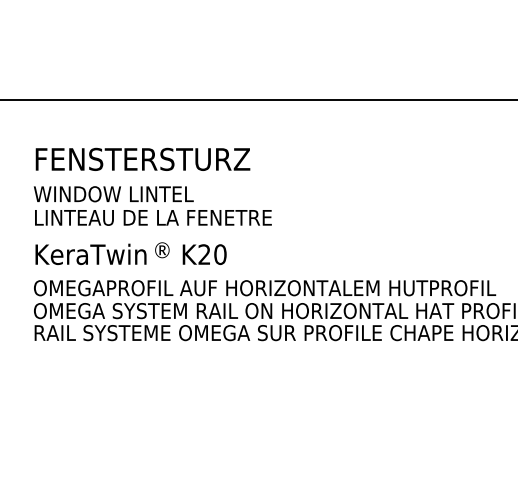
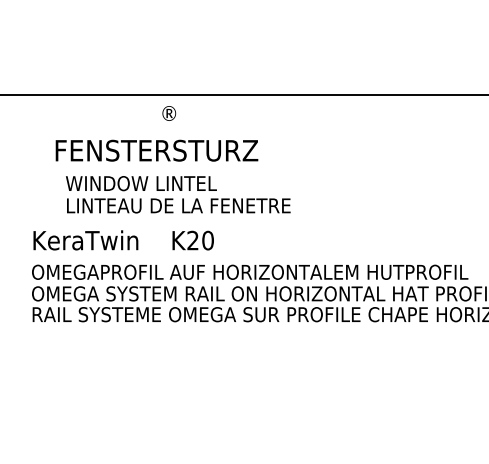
text: (142, 159) -> (156, 150), moved
text: (153, 205) -> (178, 194), moved
text: (162, 250) -> (169, 113), moved

